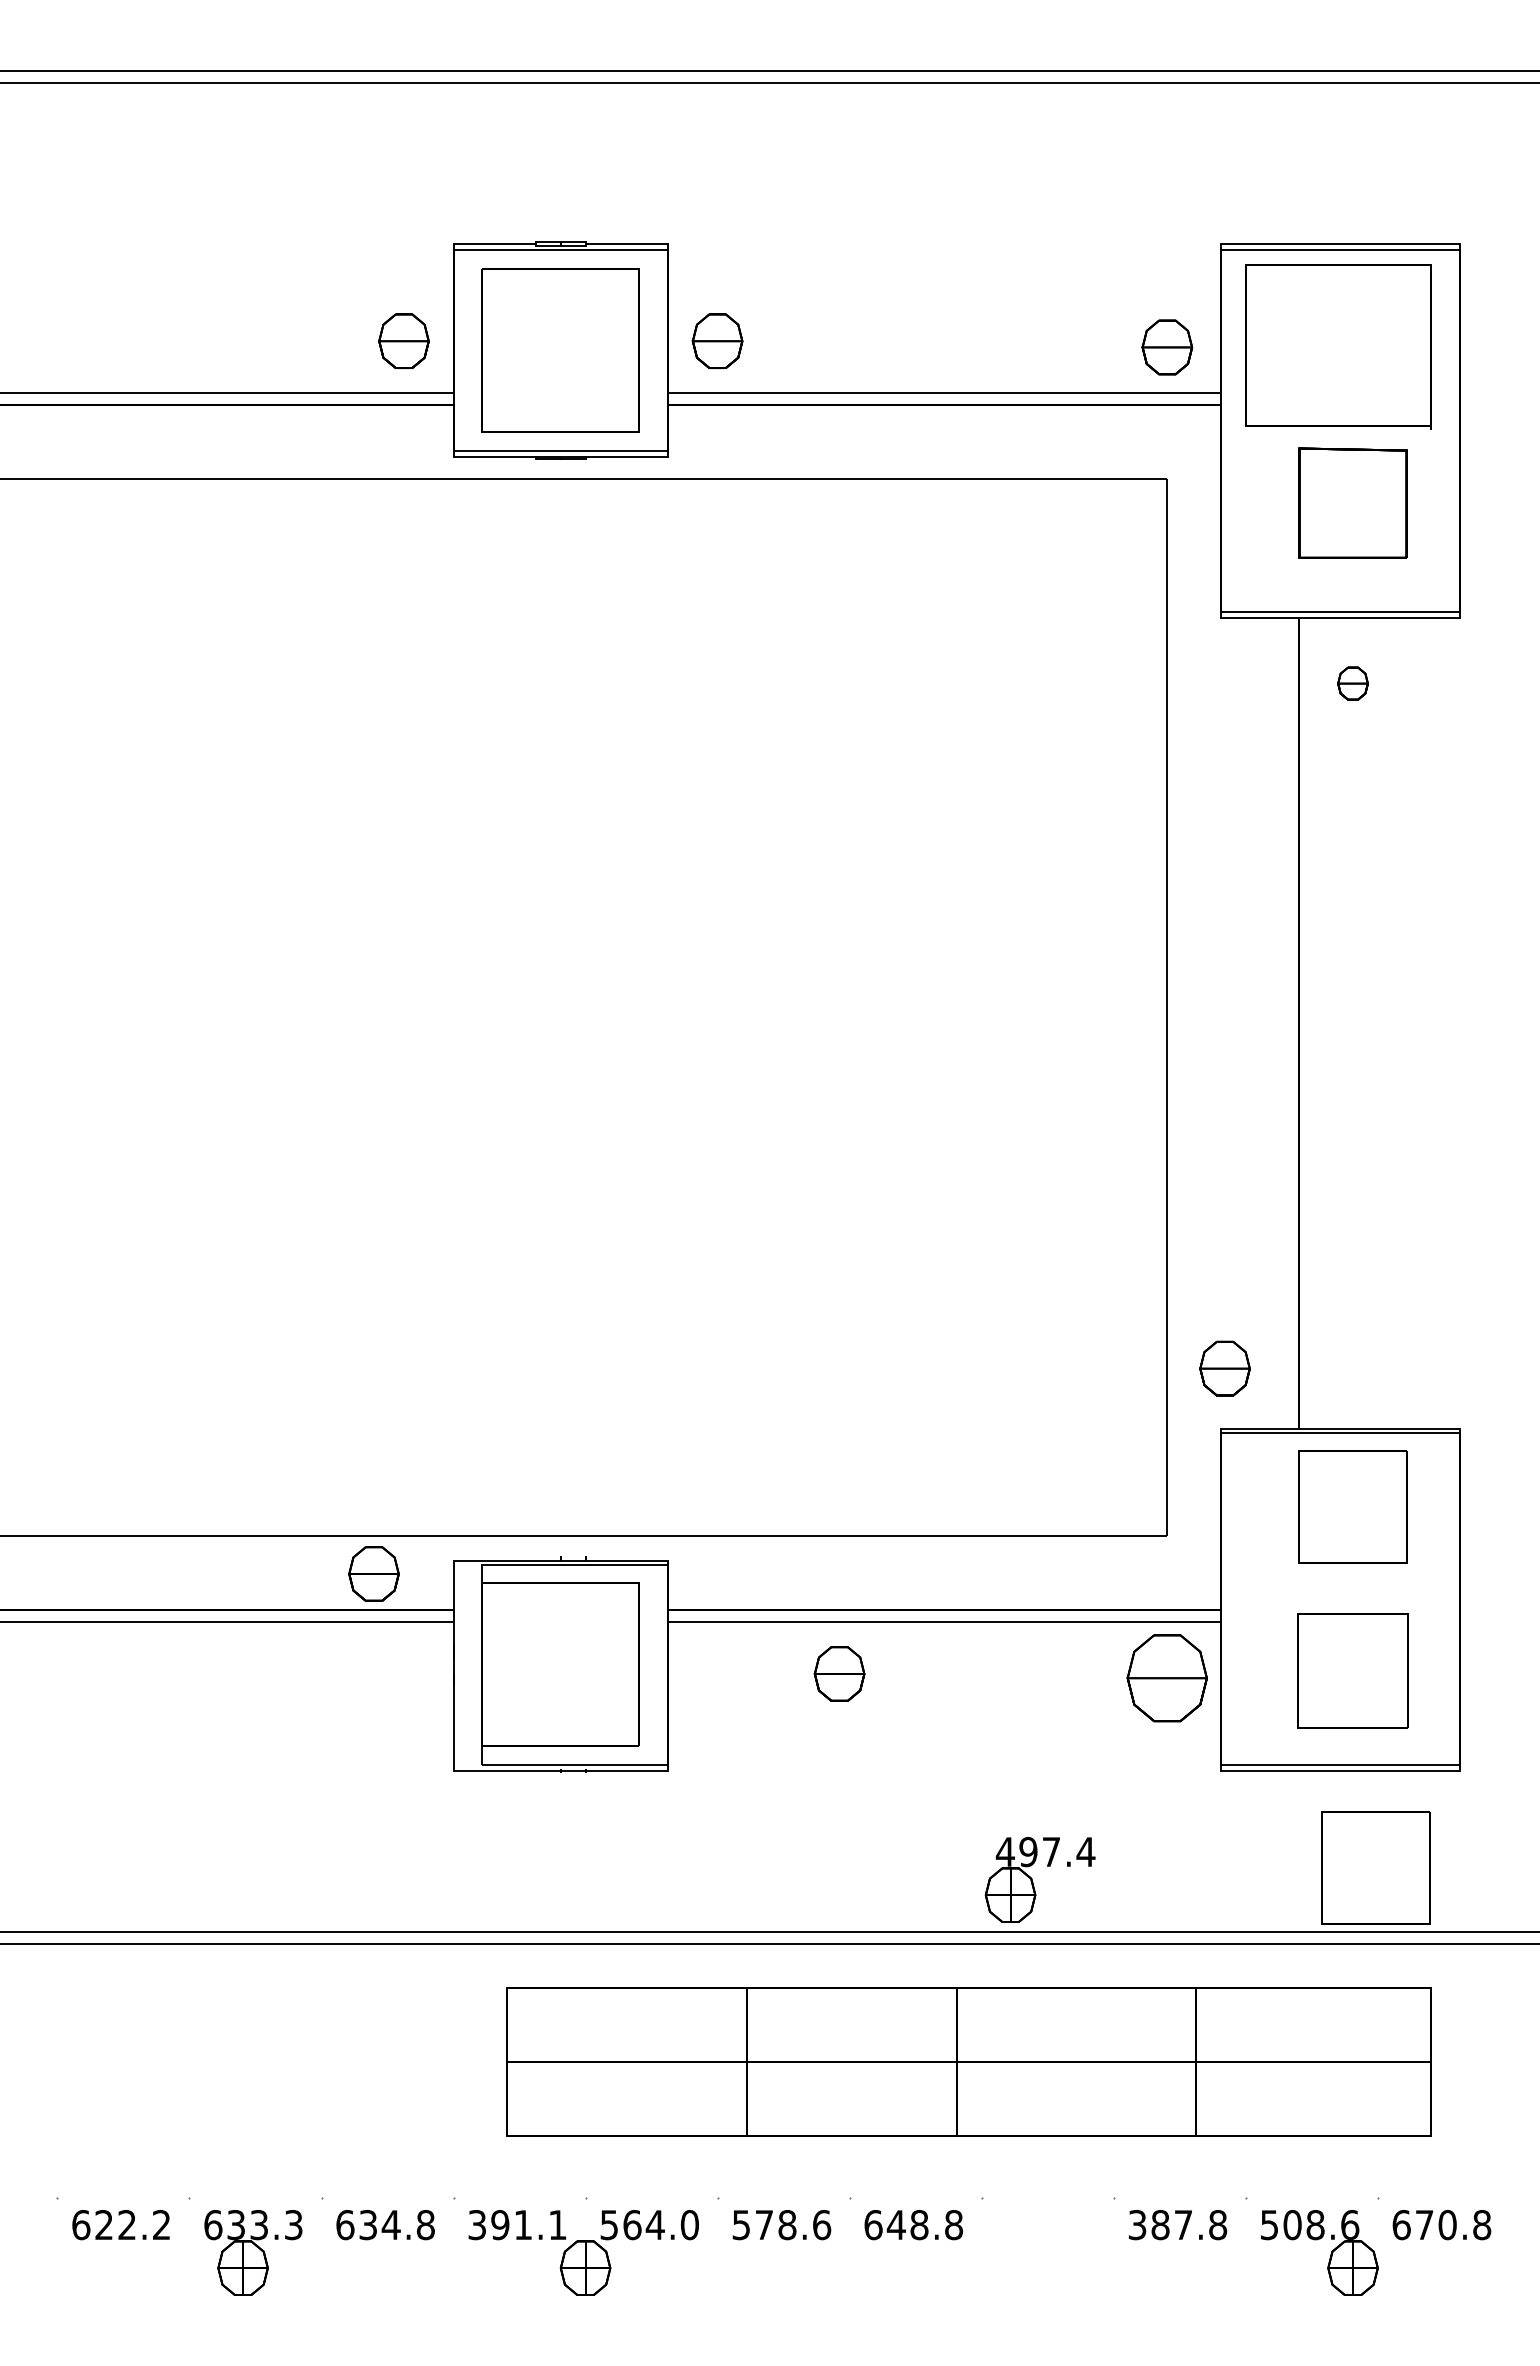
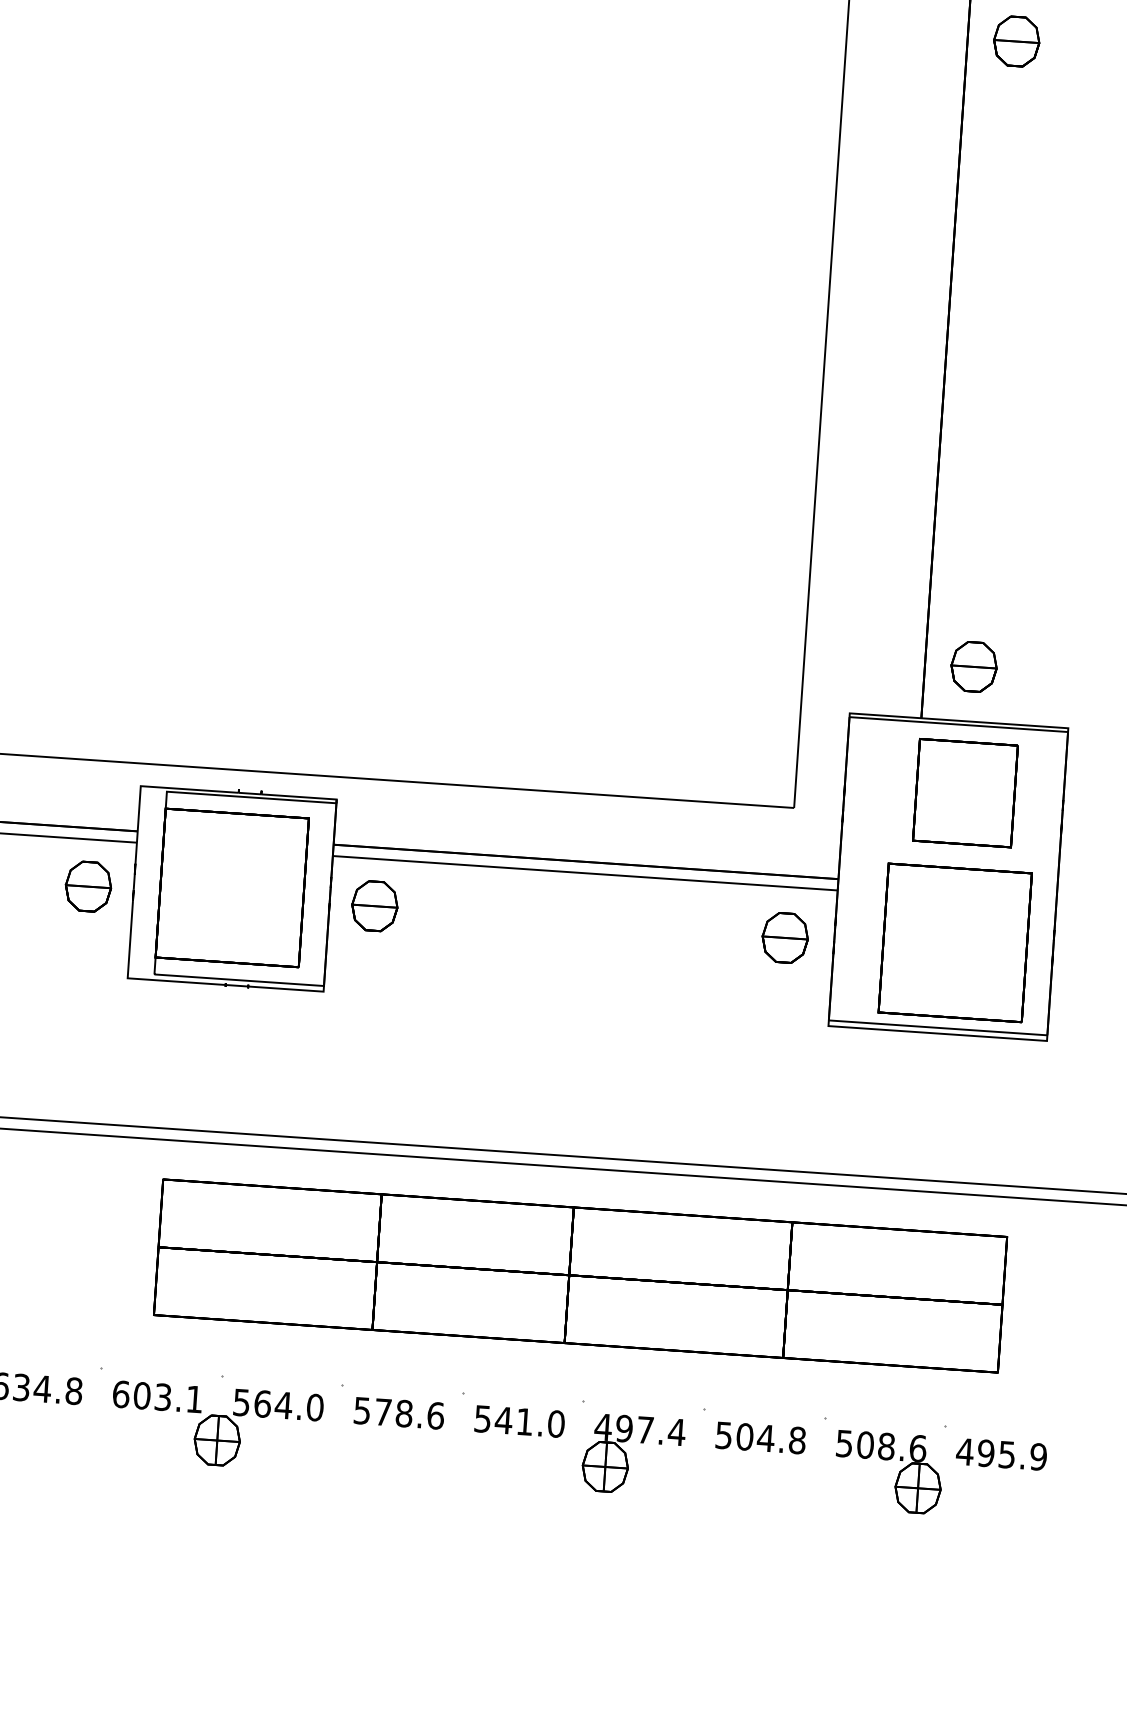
part: (1352, 683) -> (1016, 41), size x1.67
part: (1224, 1368) -> (973, 666), moved
part: (373, 1573) -> (88, 886), moved
part: (1352, 1670) -> (954, 942), size x1.43
part: (839, 1673) -> (374, 905), moved
part: (1167, 1677) -> (785, 937), size x0.62
part: (1375, 1867) -> (963, 1123), removed
part: (1033, 1882) -> (627, 1456), moved
text: (499, 2225) -> (141, 1396), 391.1 -> 603.1
text: (913, 2225) -> (519, 1421), 648.8 -> 541.0
text: (1161, 2225) -> (745, 1437), 387.8 -> 504.8
text: (1441, 2225) -> (1001, 1454), 670.8 -> 495.9

